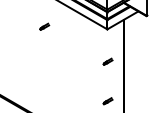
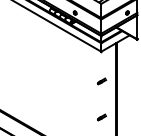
part: (45, 26) -> (44, 49), removed

